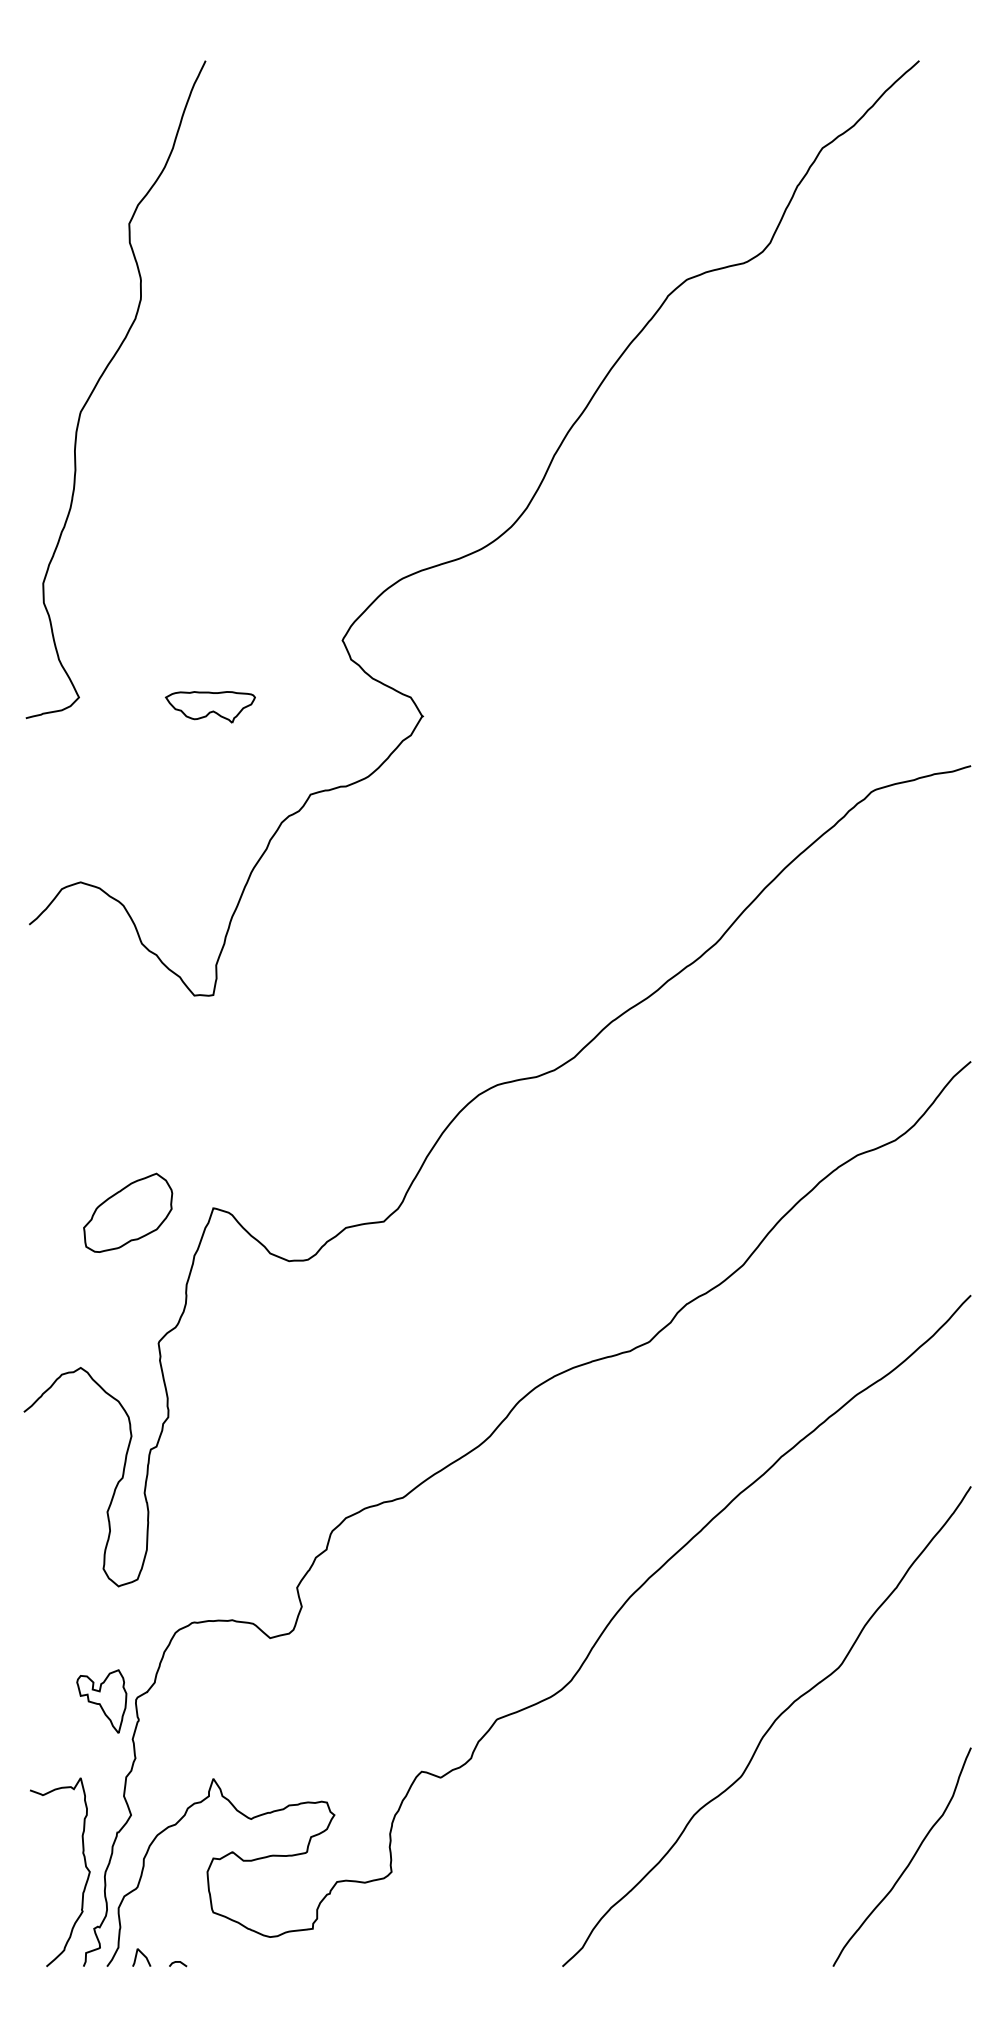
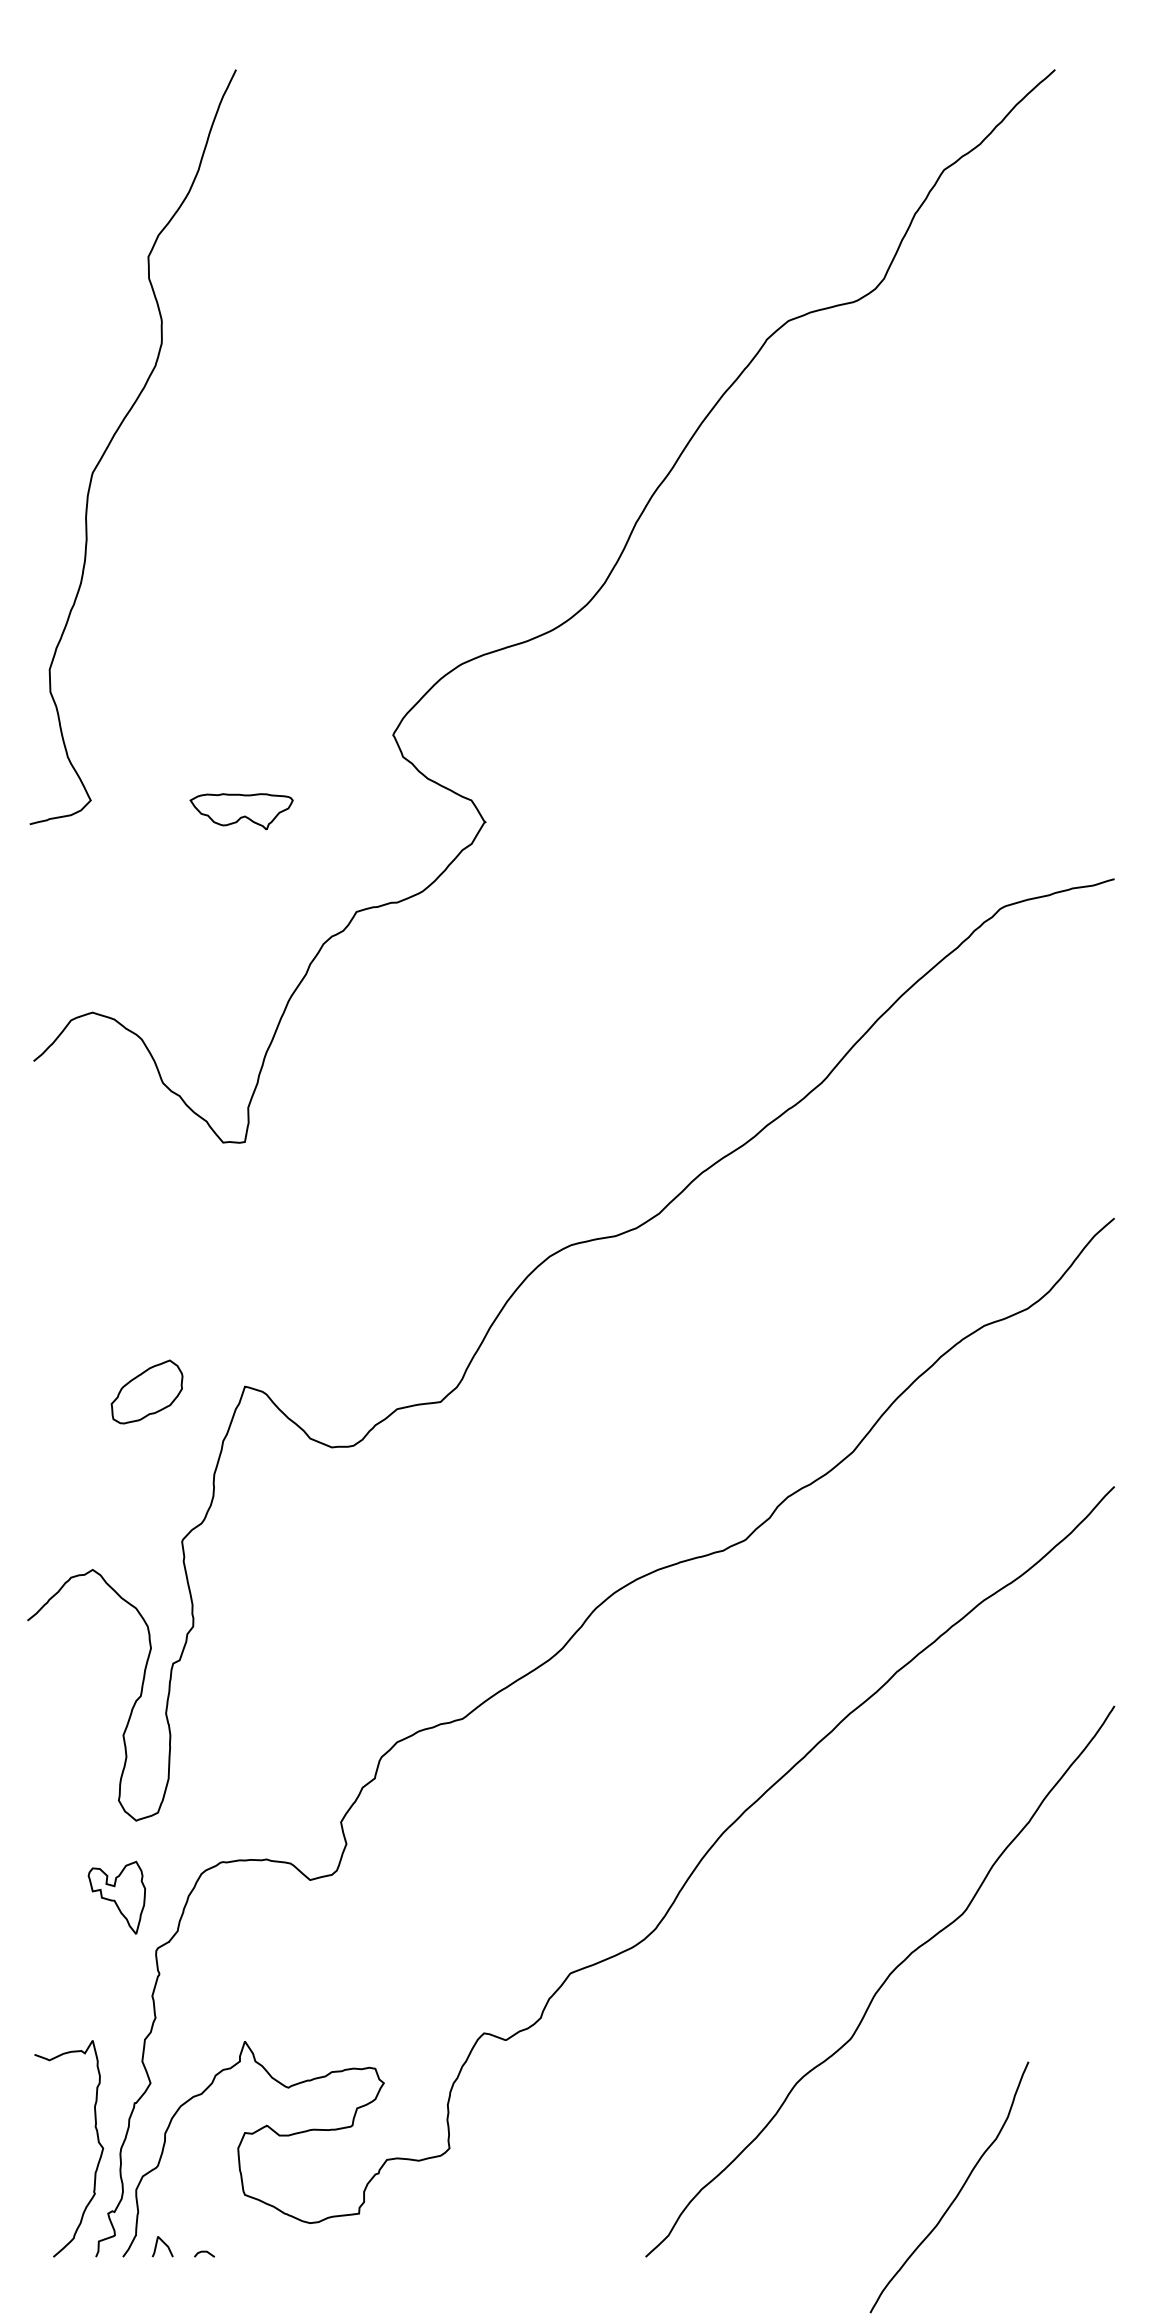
part: (127, 1212) -> (146, 1391), size x0.7
part: (101, 1701) -> (116, 1897), moved
curve: (910, 1860) -> (958, 2191), moved

